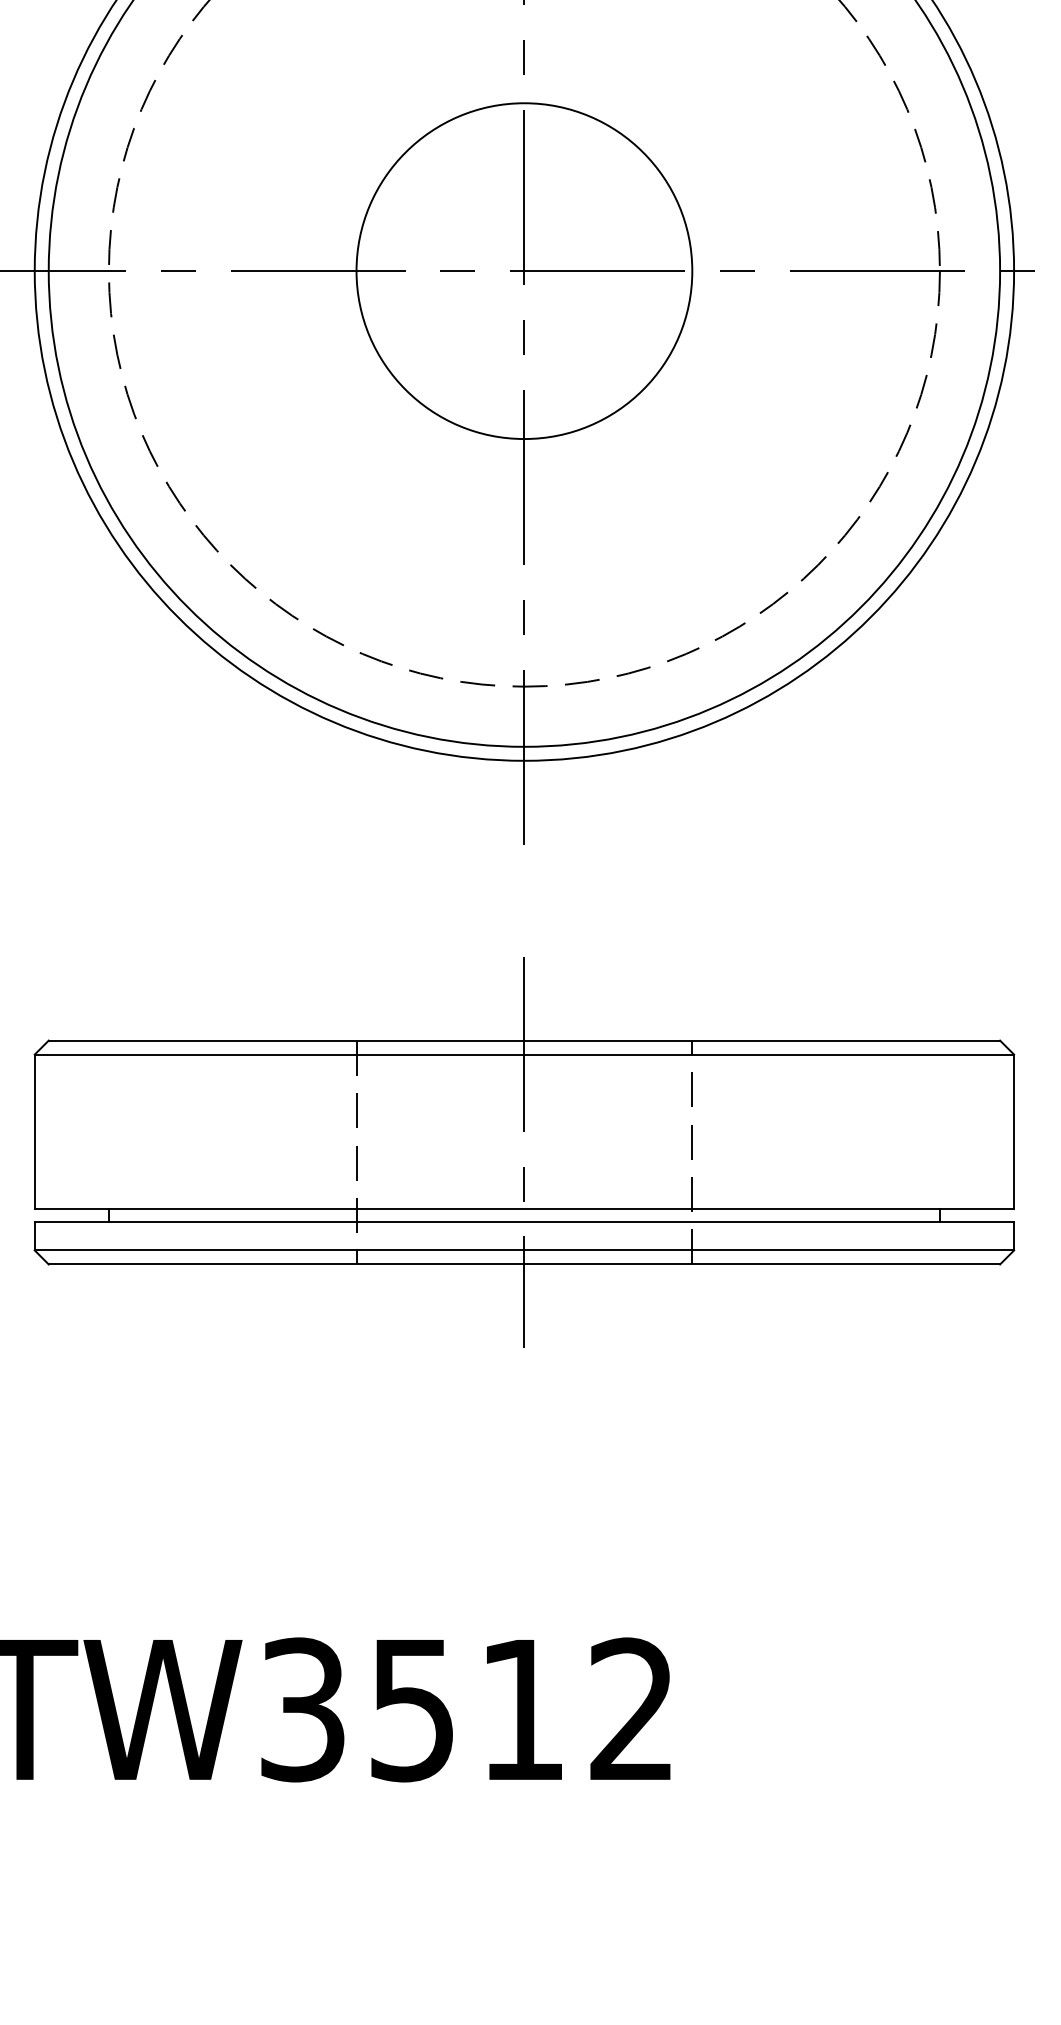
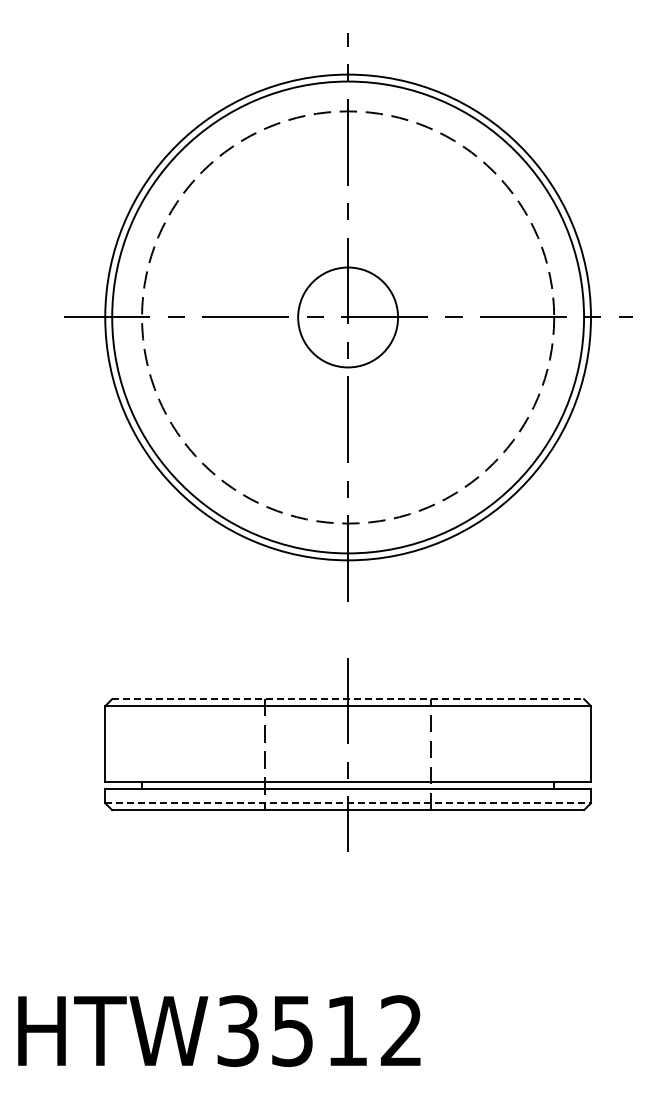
circle: (523, 271) -> (347, 317), size x0.6
line: (525, 1041) -> (348, 699), solid -> dashed
line: (525, 1251) -> (348, 803), solid -> dashed

